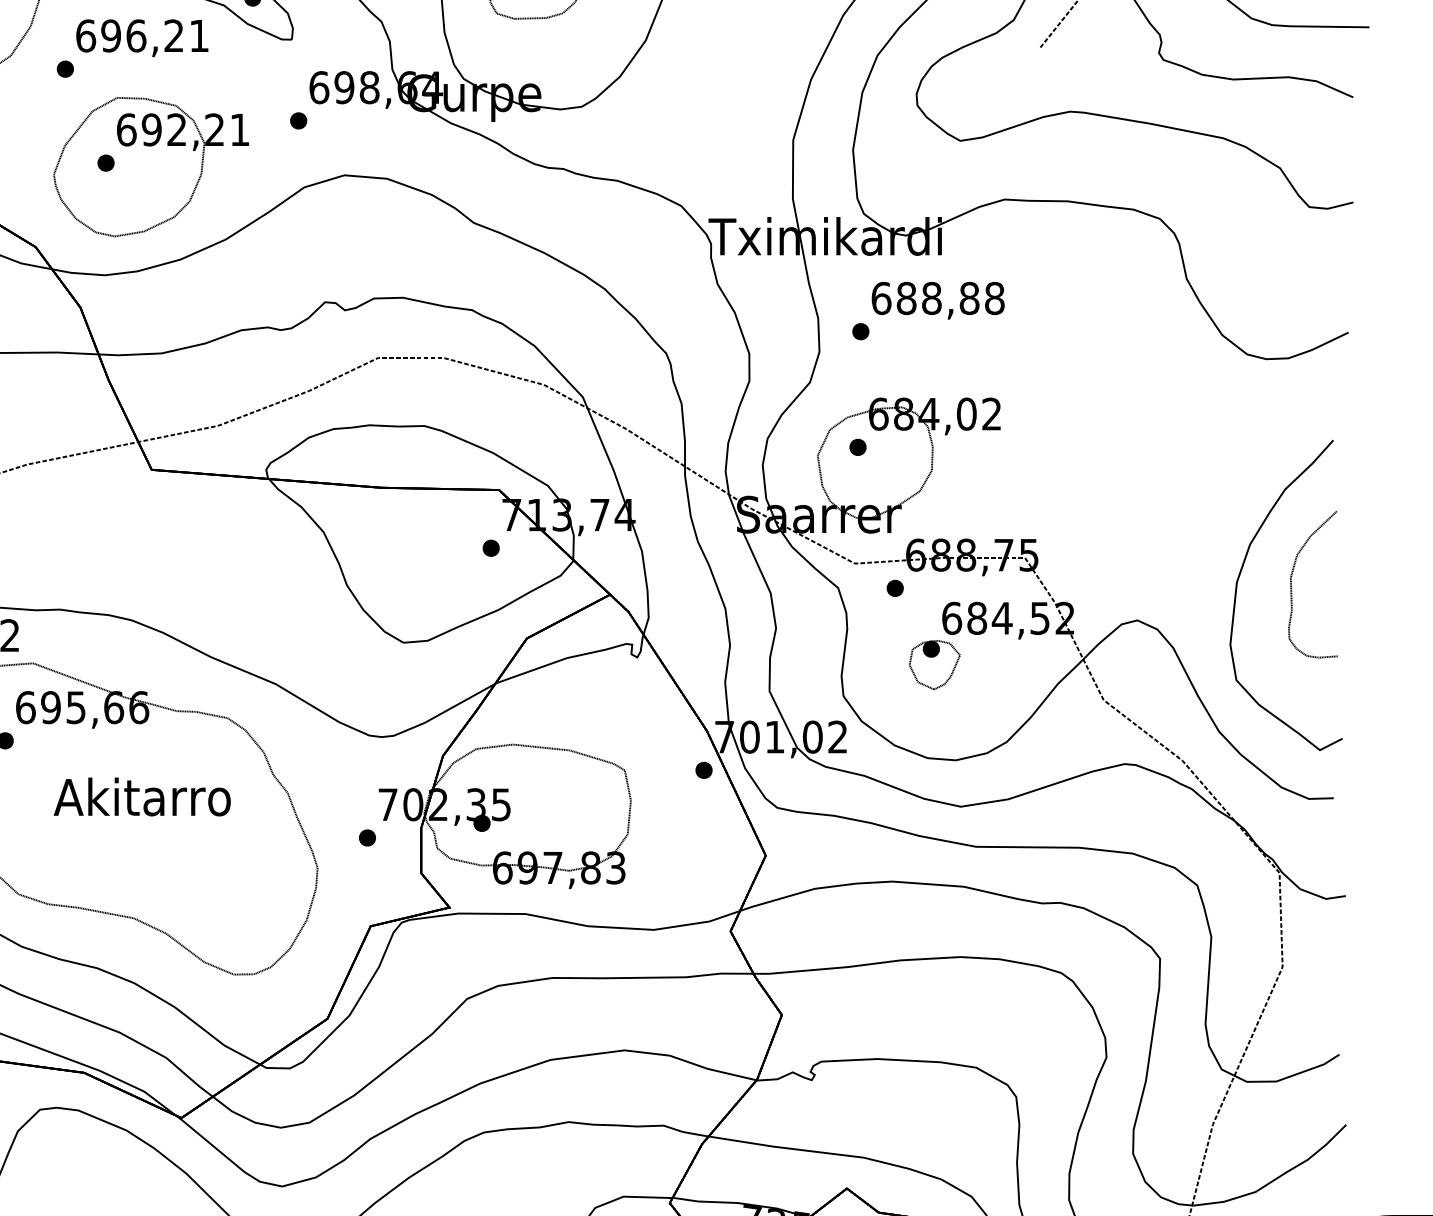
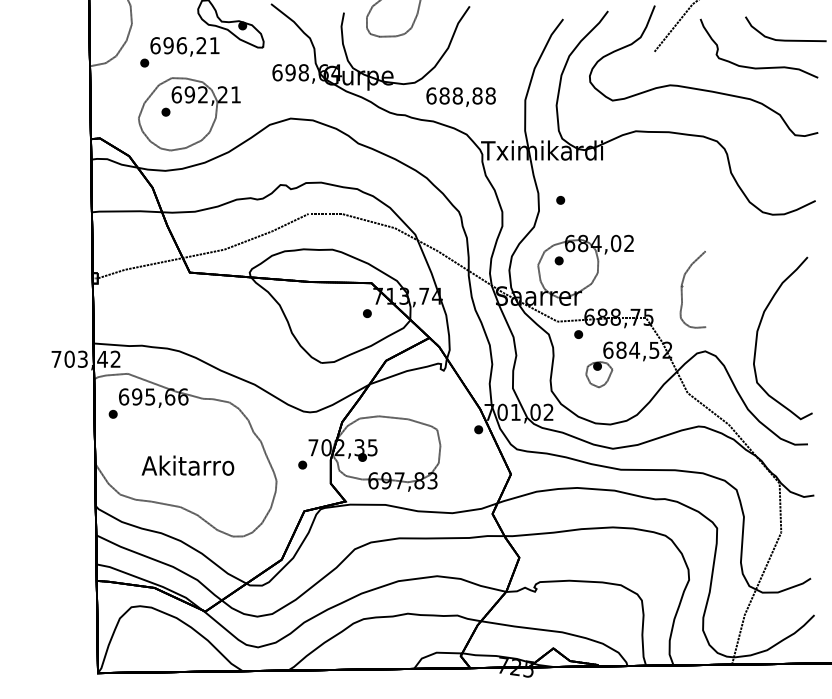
part: (298, 119) -> (266, 89), removed
text: (936, 299) -> (460, 96), moved
curve: (1294, 578) -> (683, 286), moved
text: (141, 796) -> (187, 465), moved

